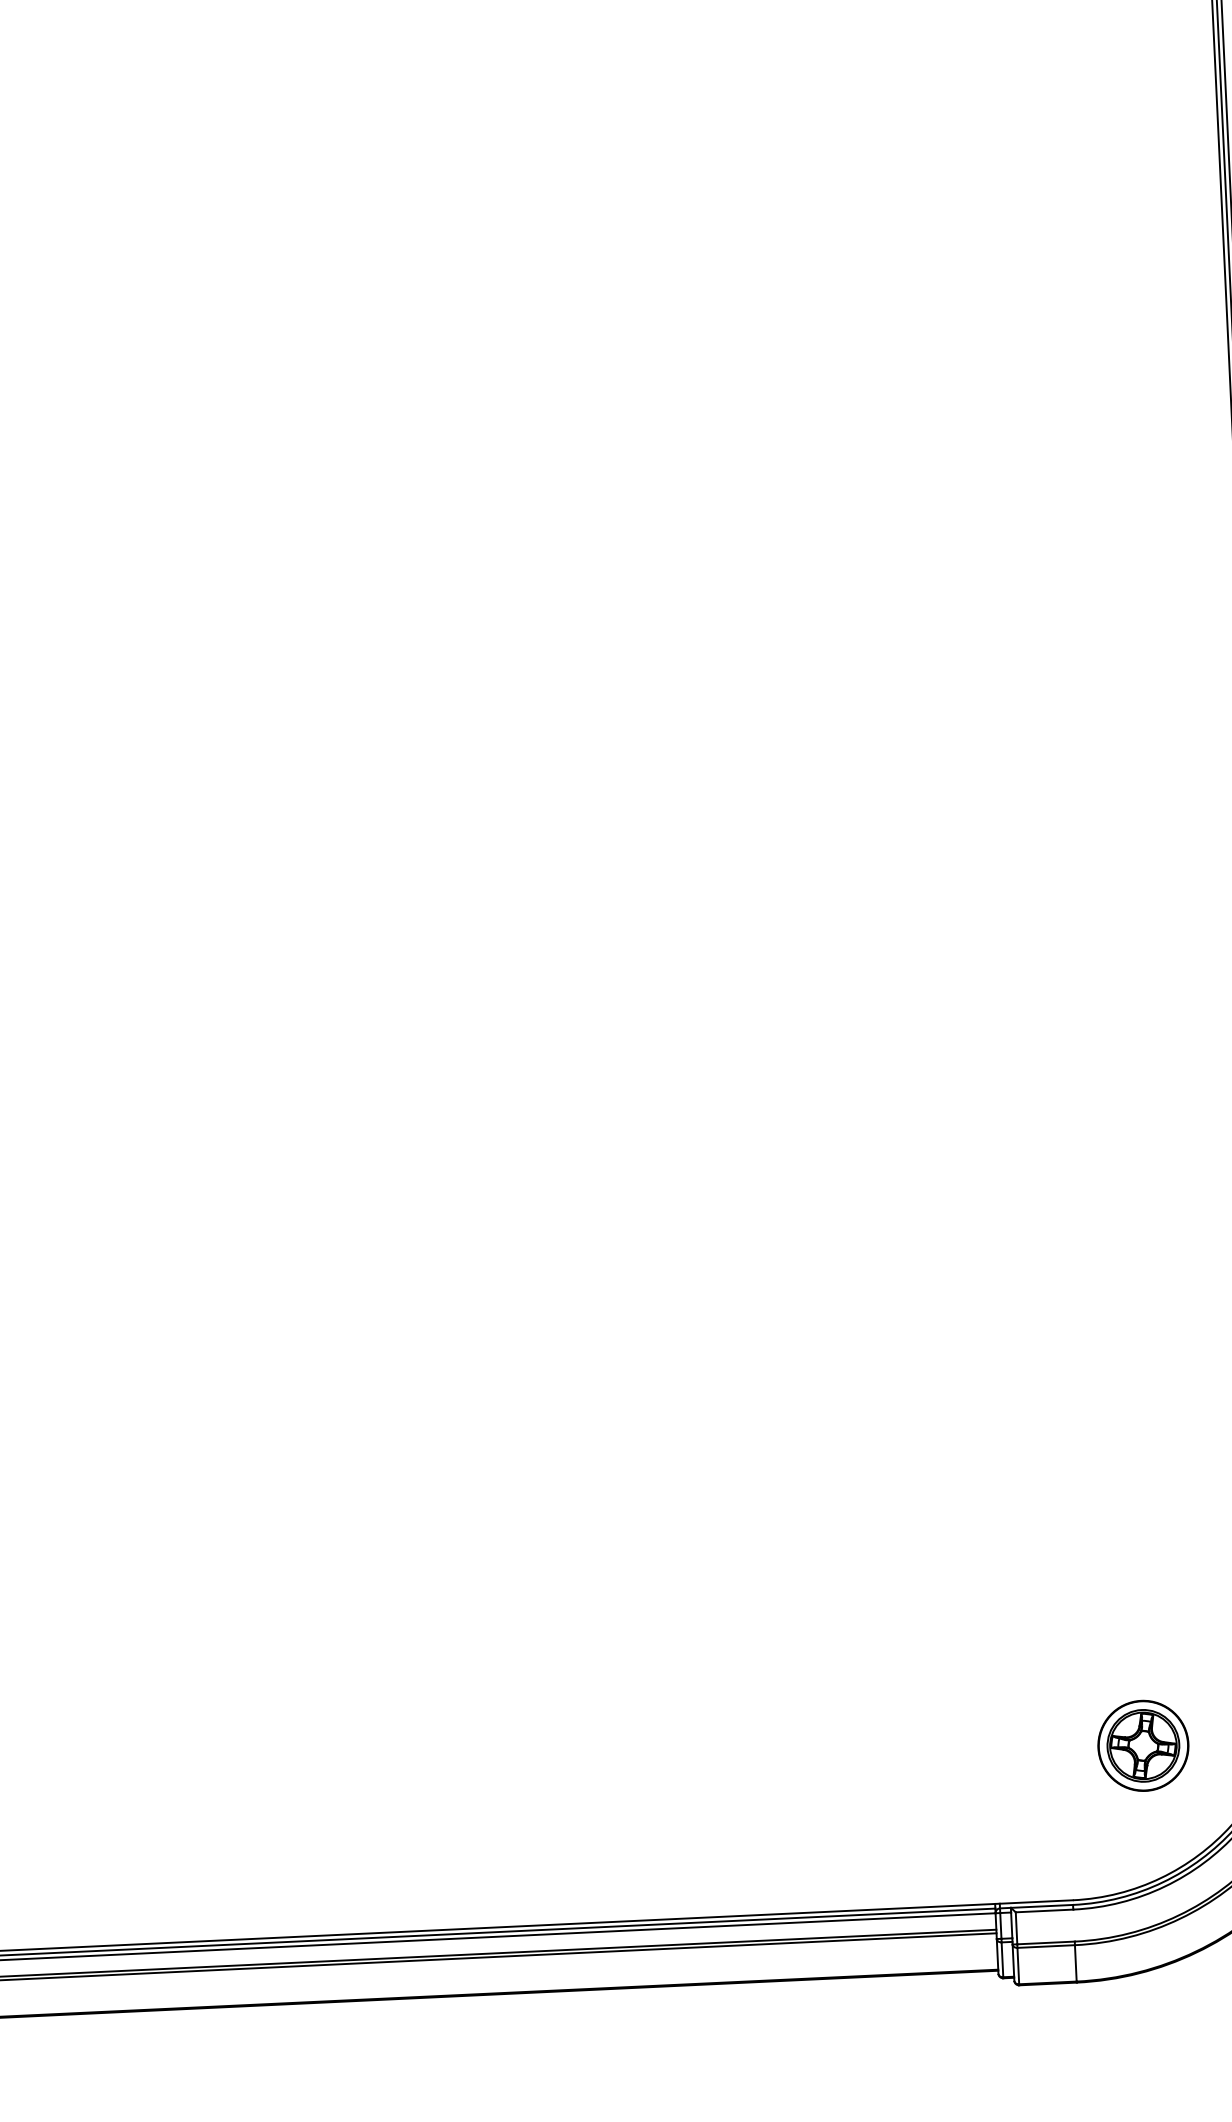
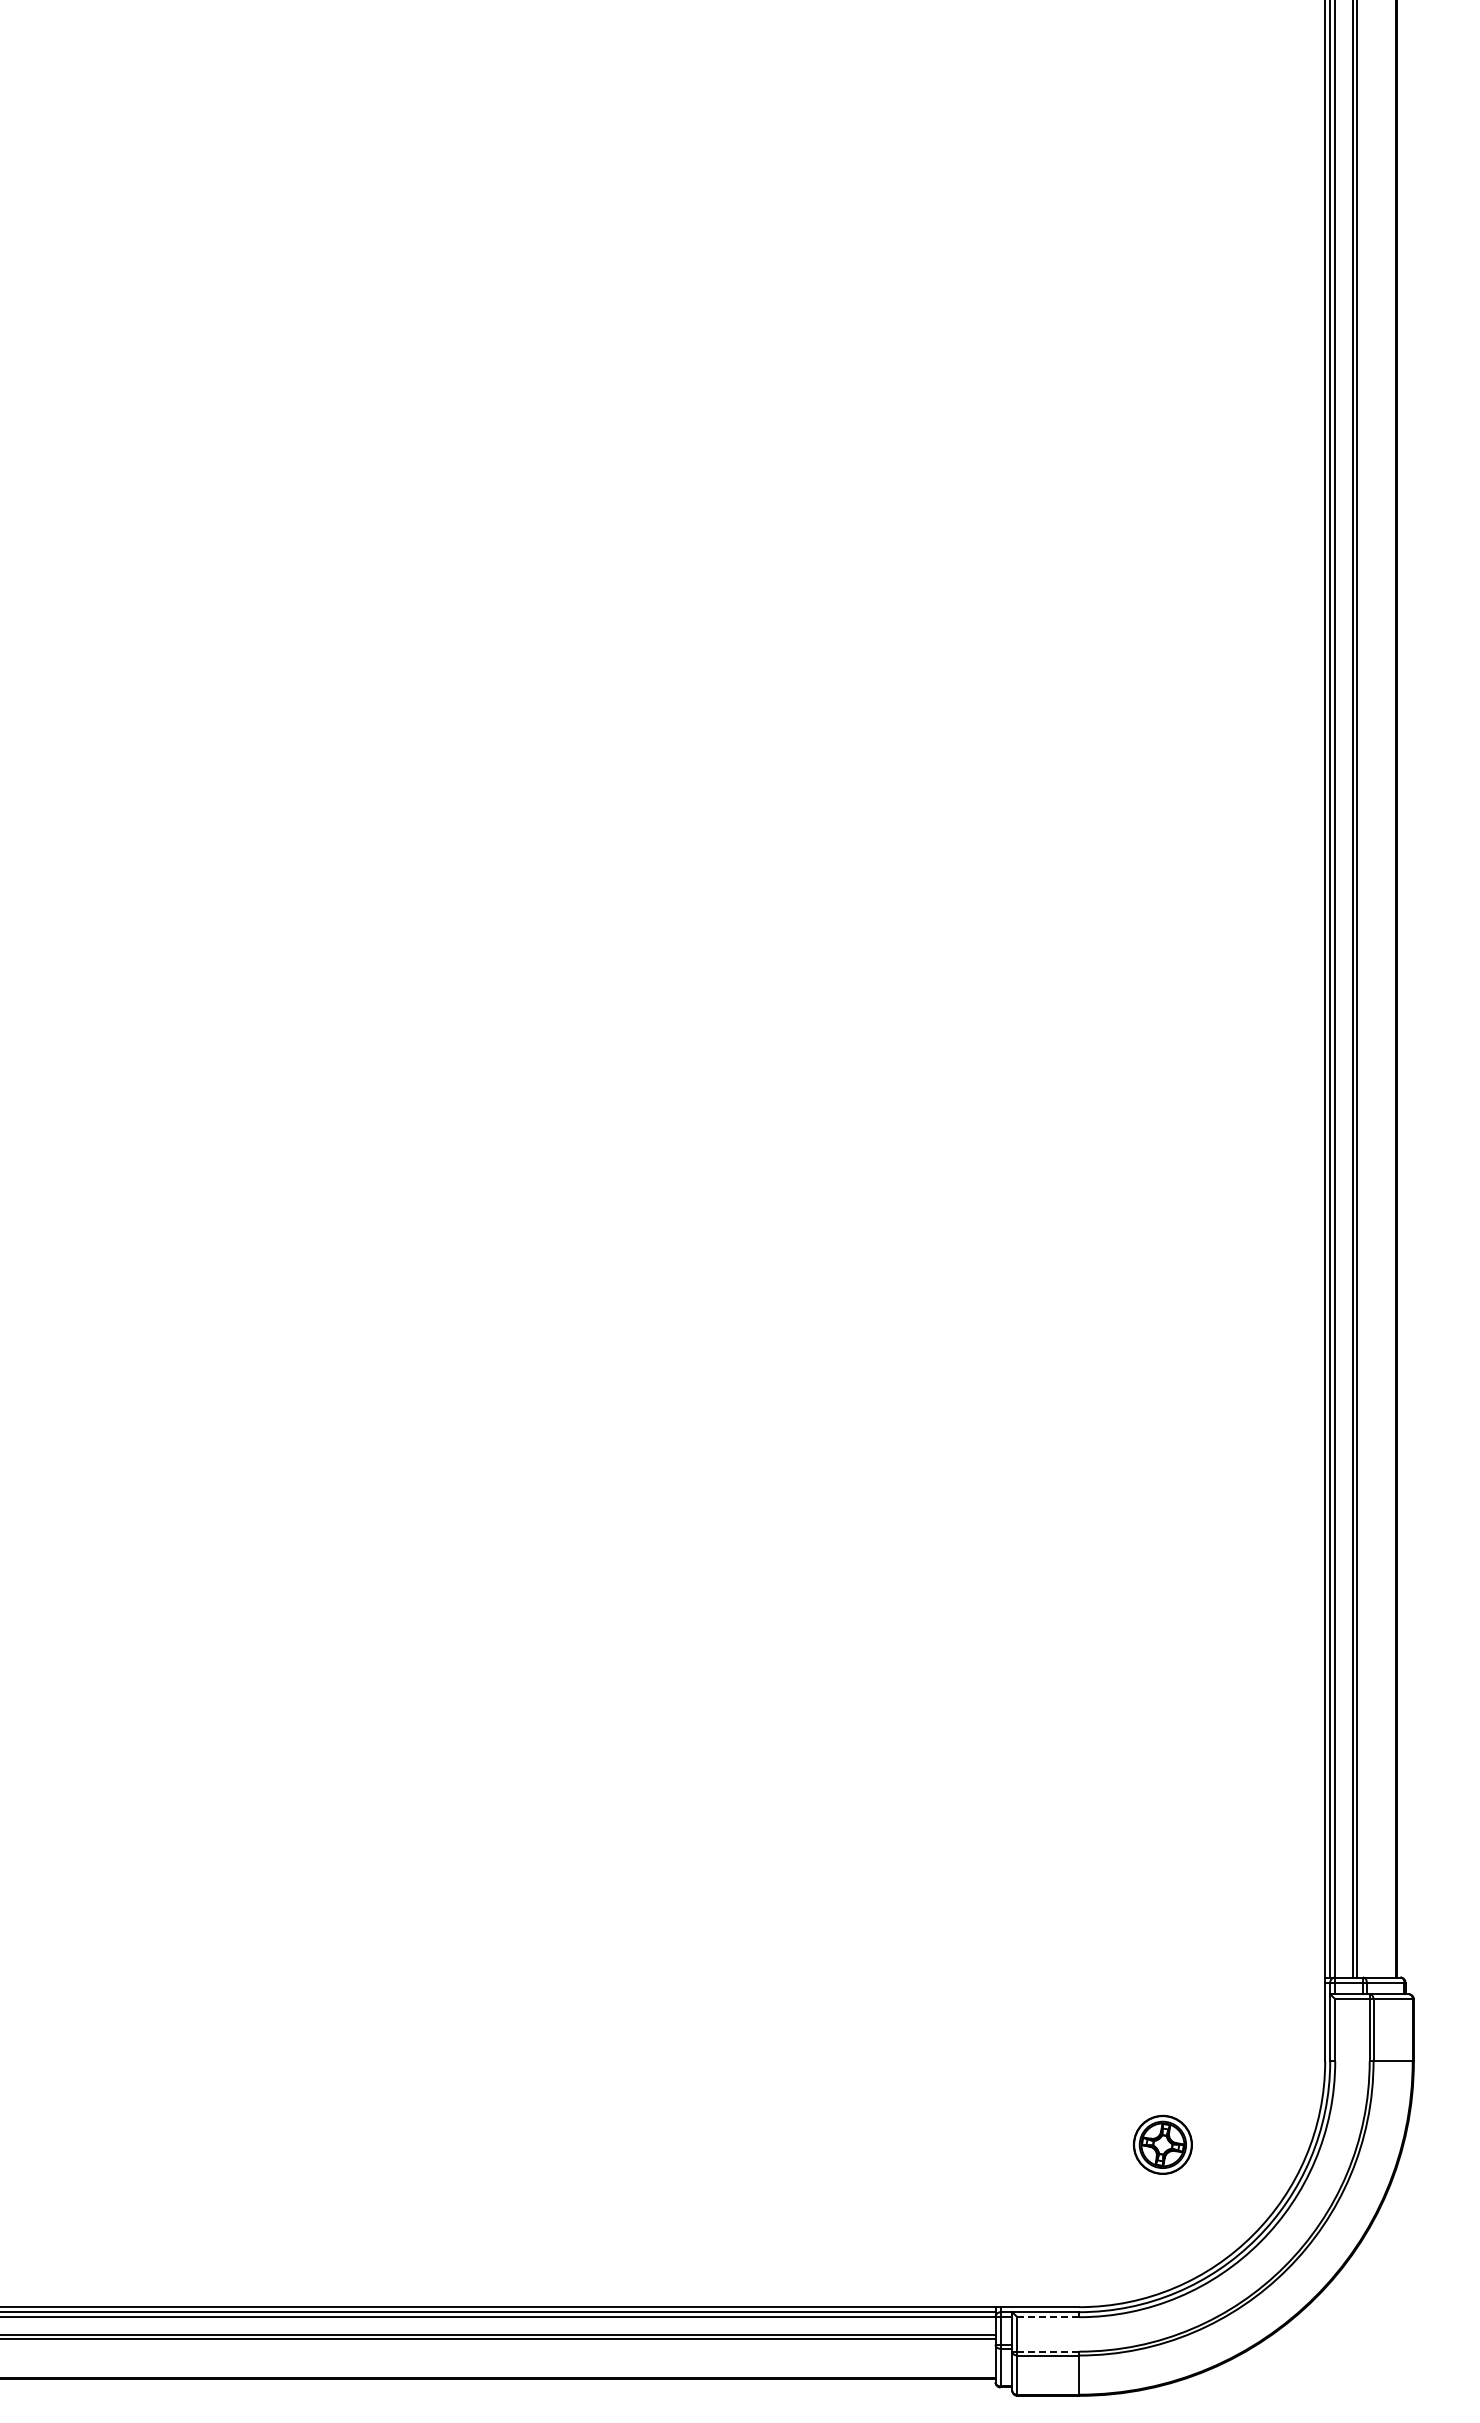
part: (1143, 1745) -> (1162, 2144), size x0.6
line: (1044, 1911) -> (1048, 2317), solid -> dashed
line: (1046, 1942) -> (1048, 2351), solid -> dashed

